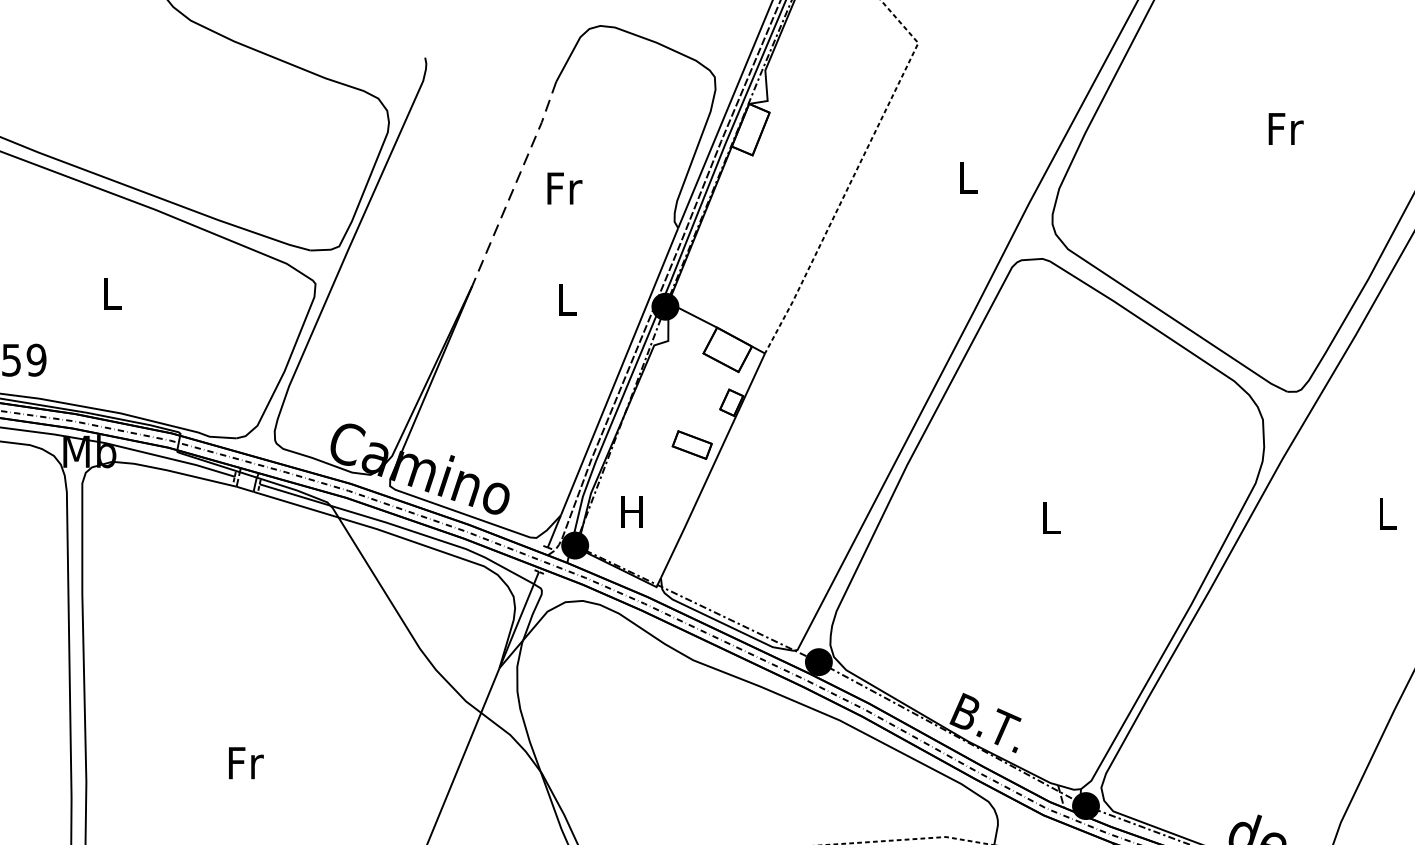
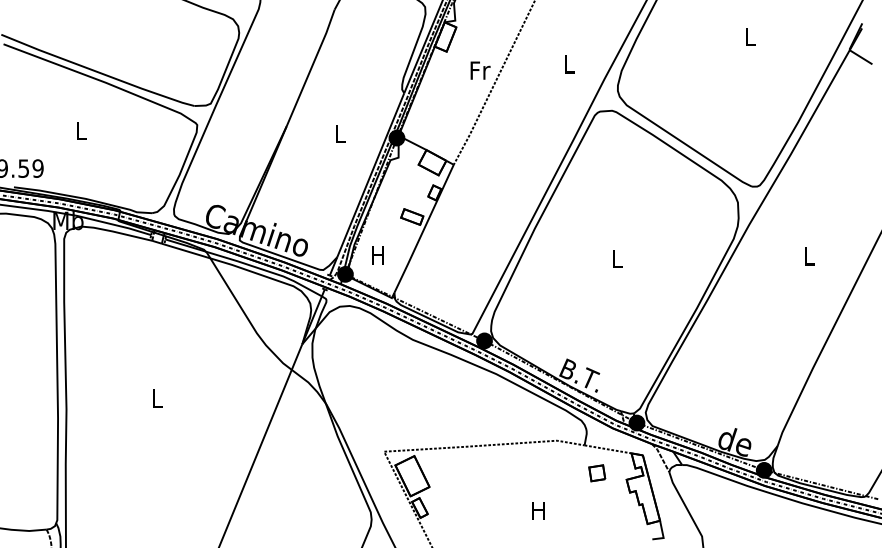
text: (1286, 128) -> (751, 36), Fr -> L
line: (515, 183) -> (311, 67), dashed -> solid
text: (564, 188) -> (480, 70), moved
text: (245, 763) -> (157, 398), Fr -> L

